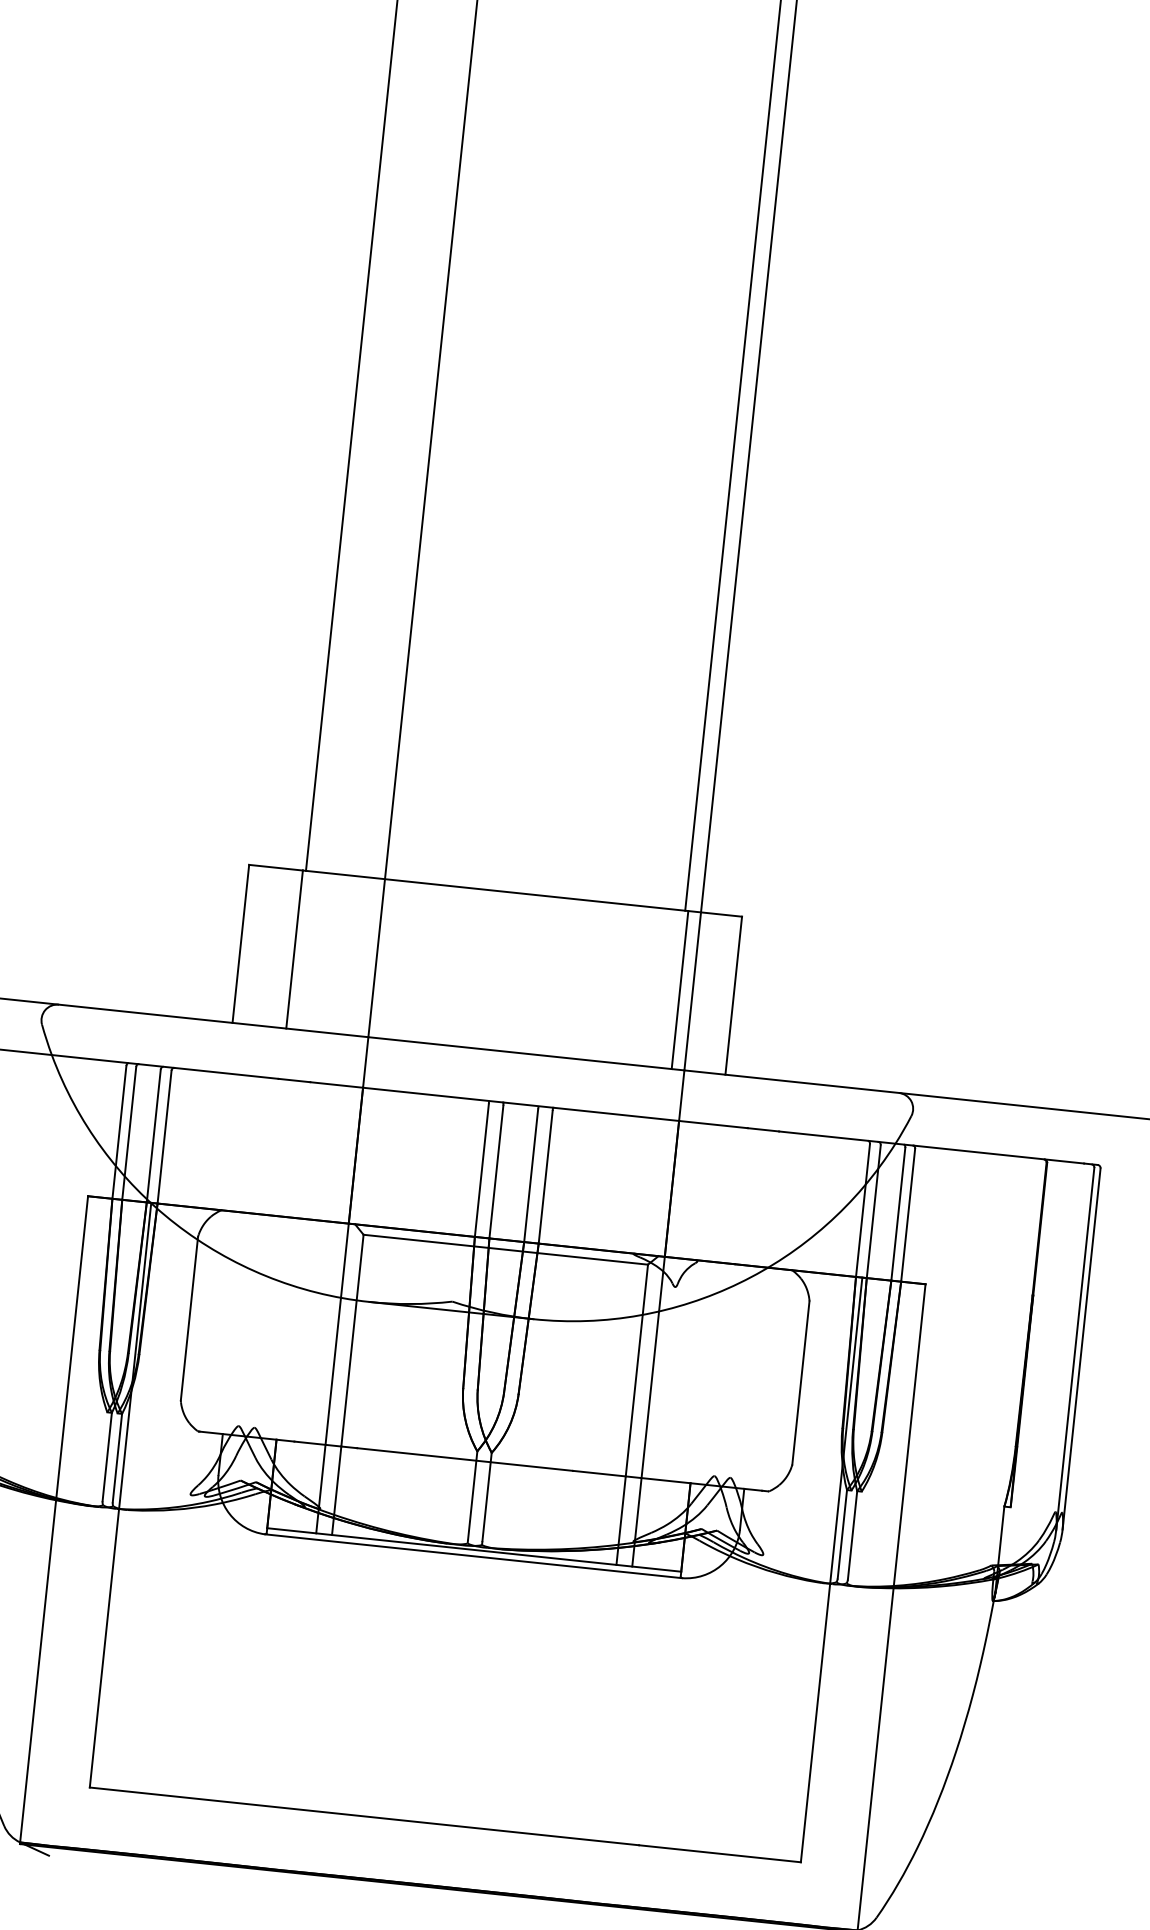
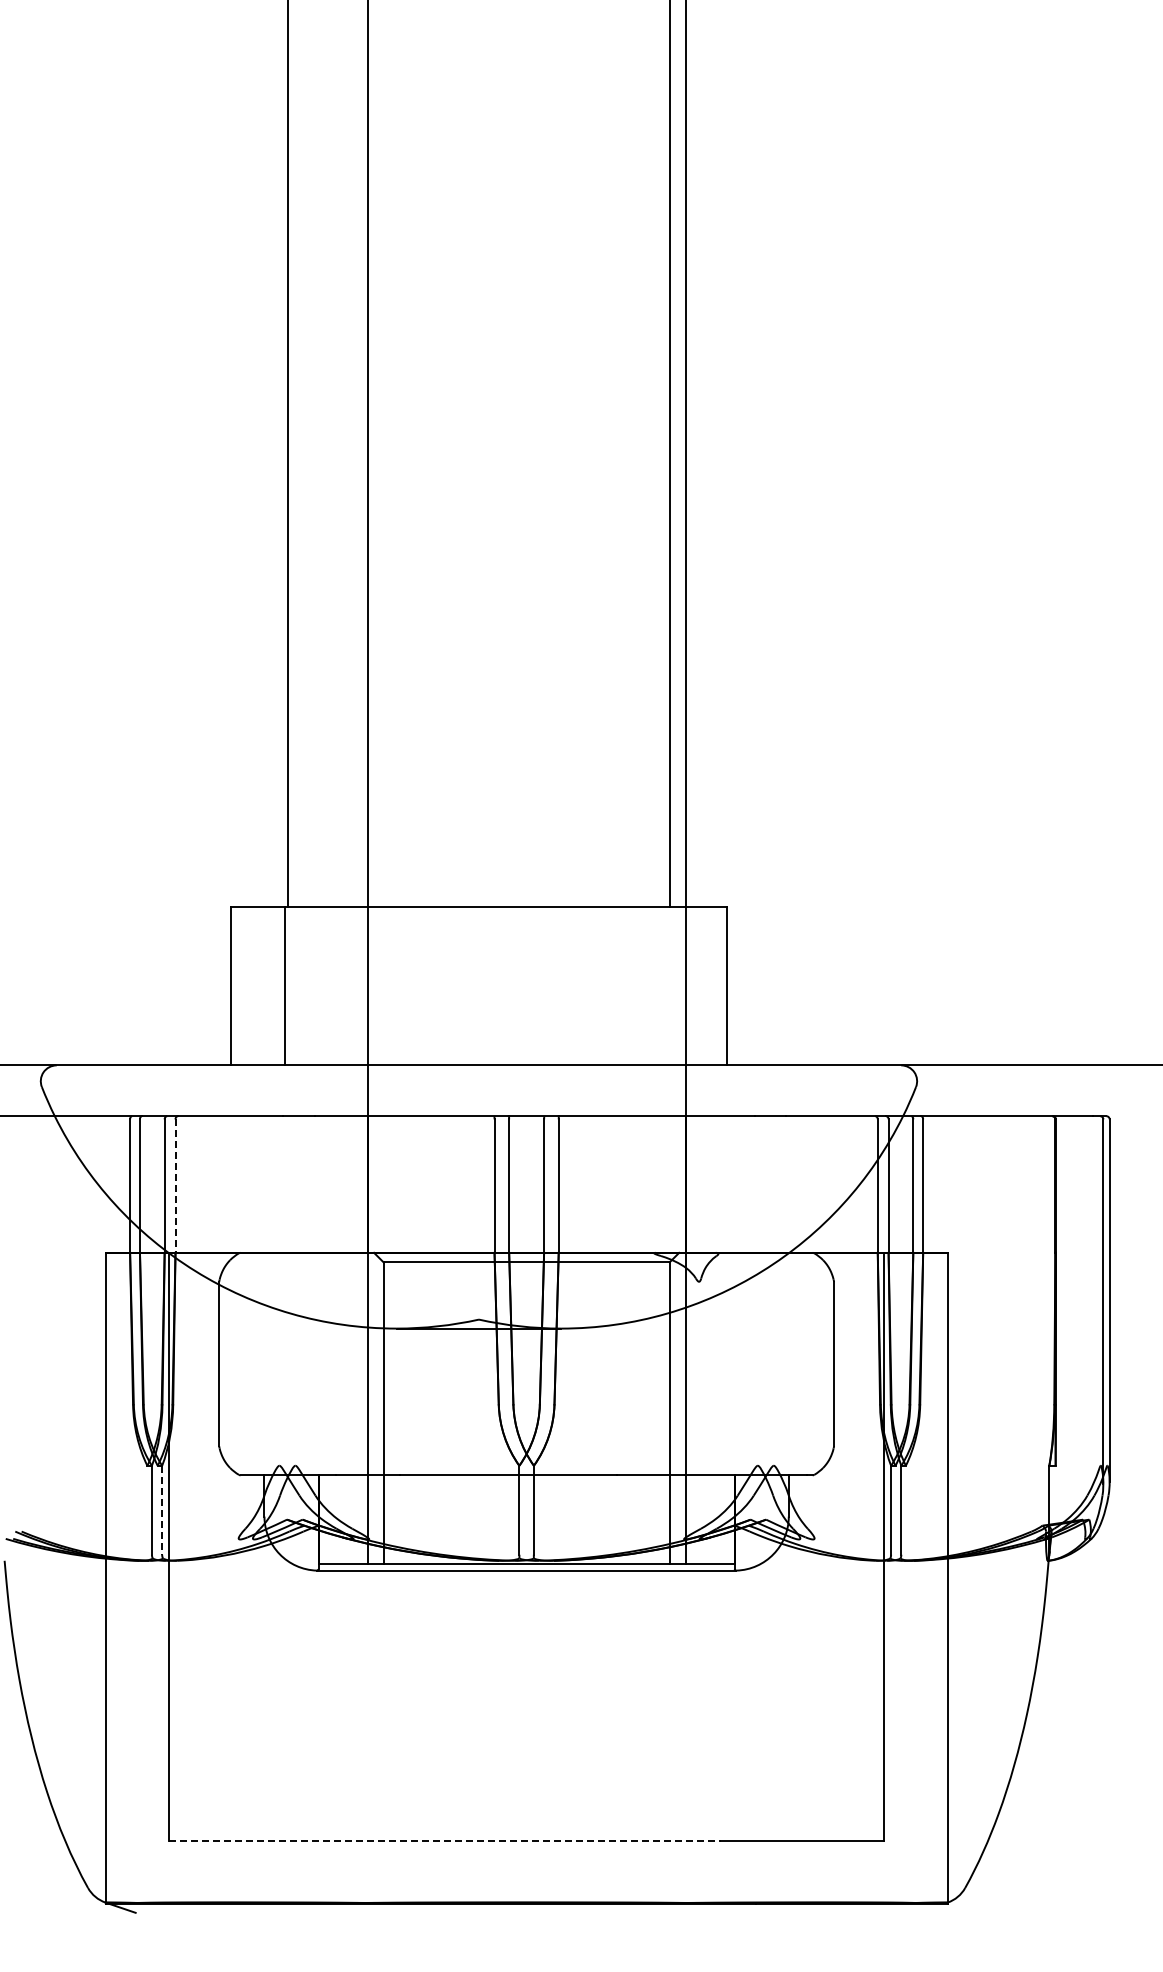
line: (679, 989) -> (672, 985), removed
line: (164, 1137) -> (175, 1186), solid -> dashed
line: (117, 1458) -> (162, 1510), solid -> dashed
line: (364, 1816) -> (445, 1840), solid -> dashed

